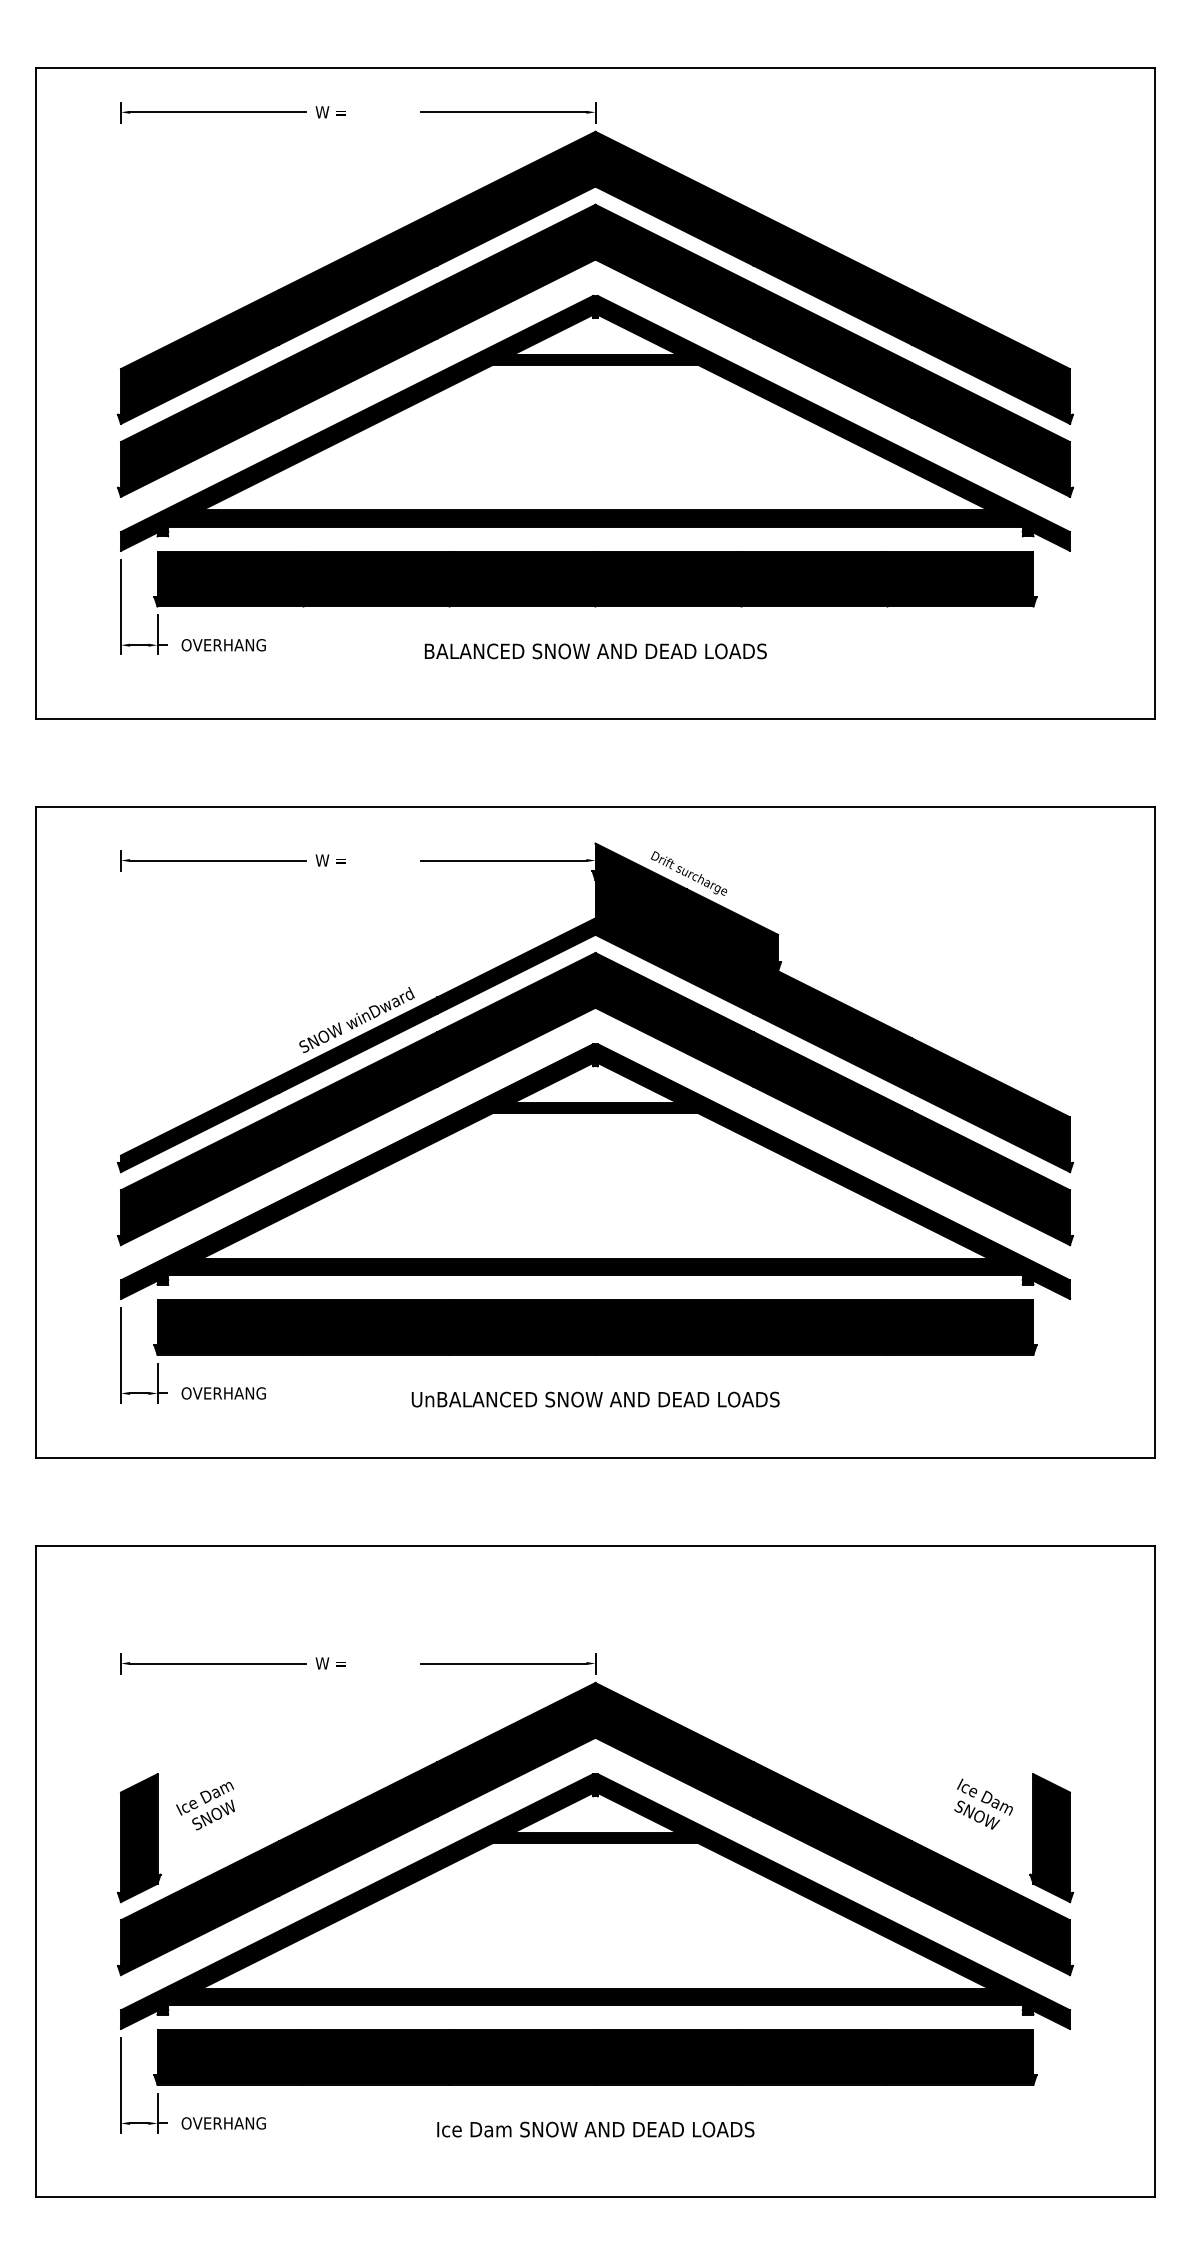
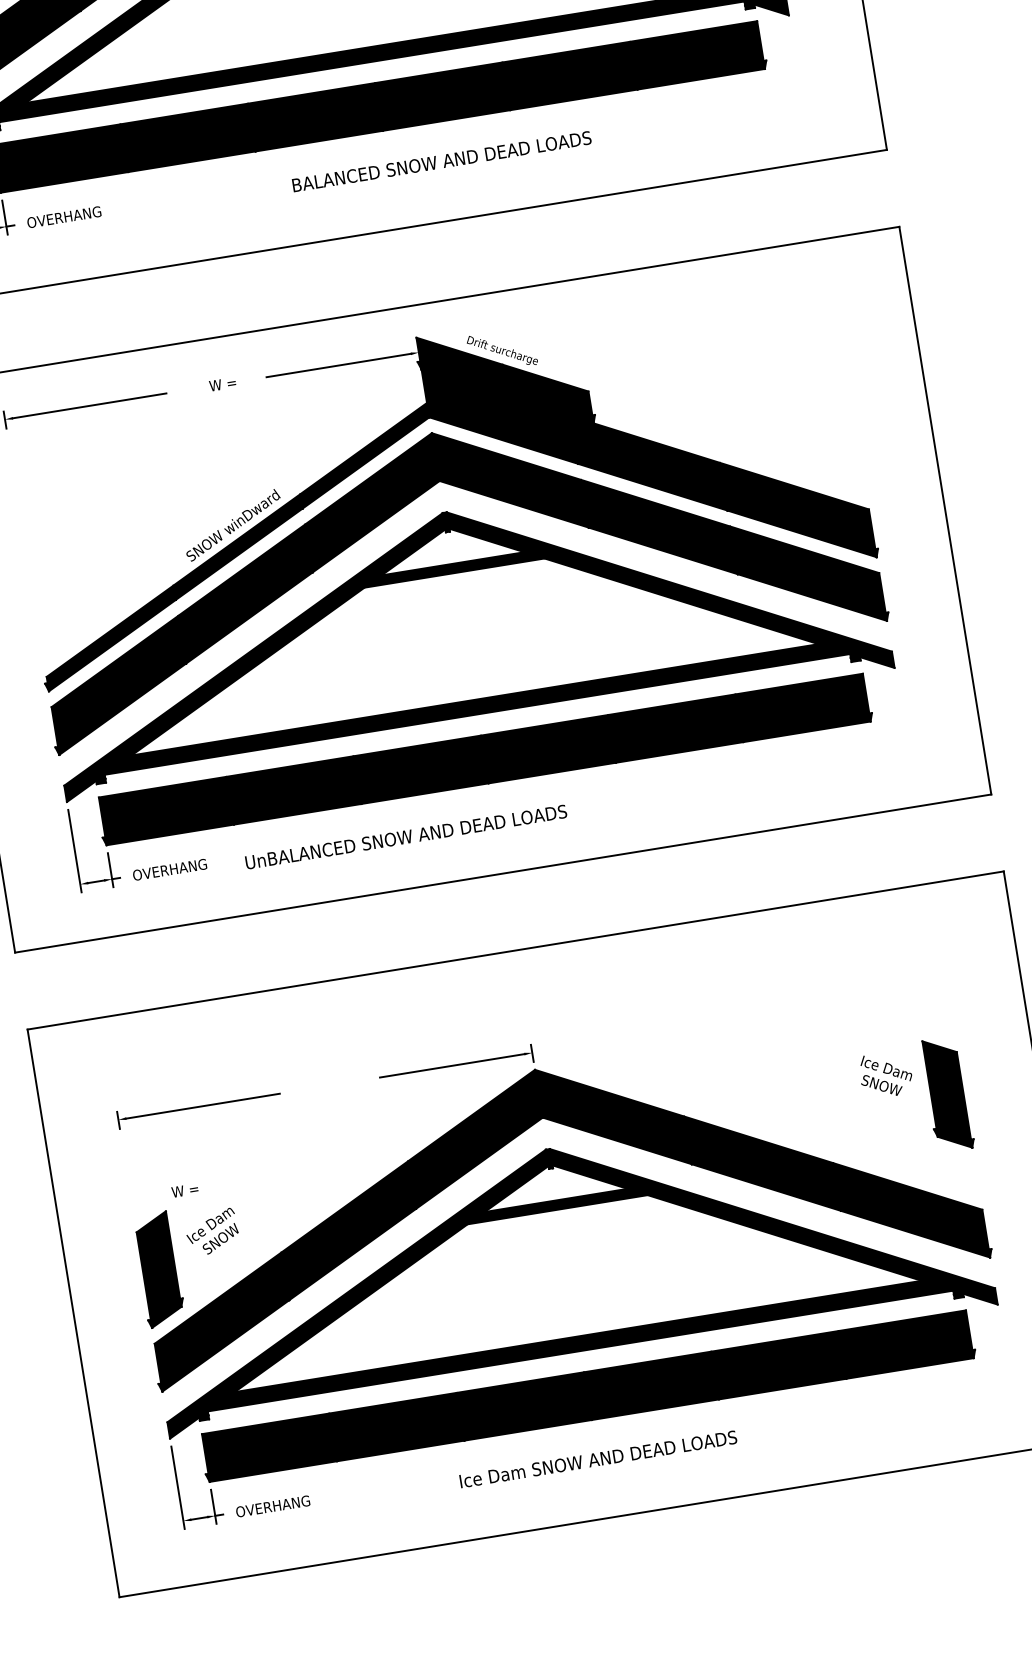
text: (595, 651) -> (441, 161), moved
text: (330, 860) -> (222, 384), moved
text: (595, 1399) -> (406, 837), moved
text: (330, 1663) -> (184, 1190), moved
text: (983, 1803) -> (885, 1074), moved
part: (1051, 1838) -> (947, 1094), moved

